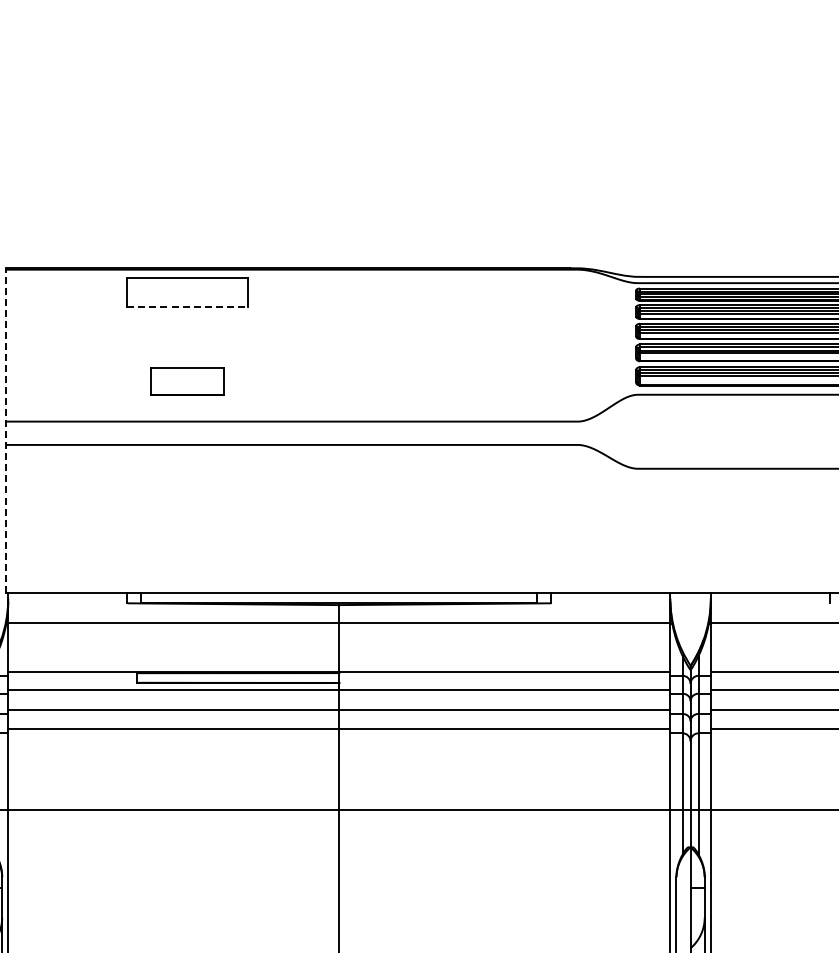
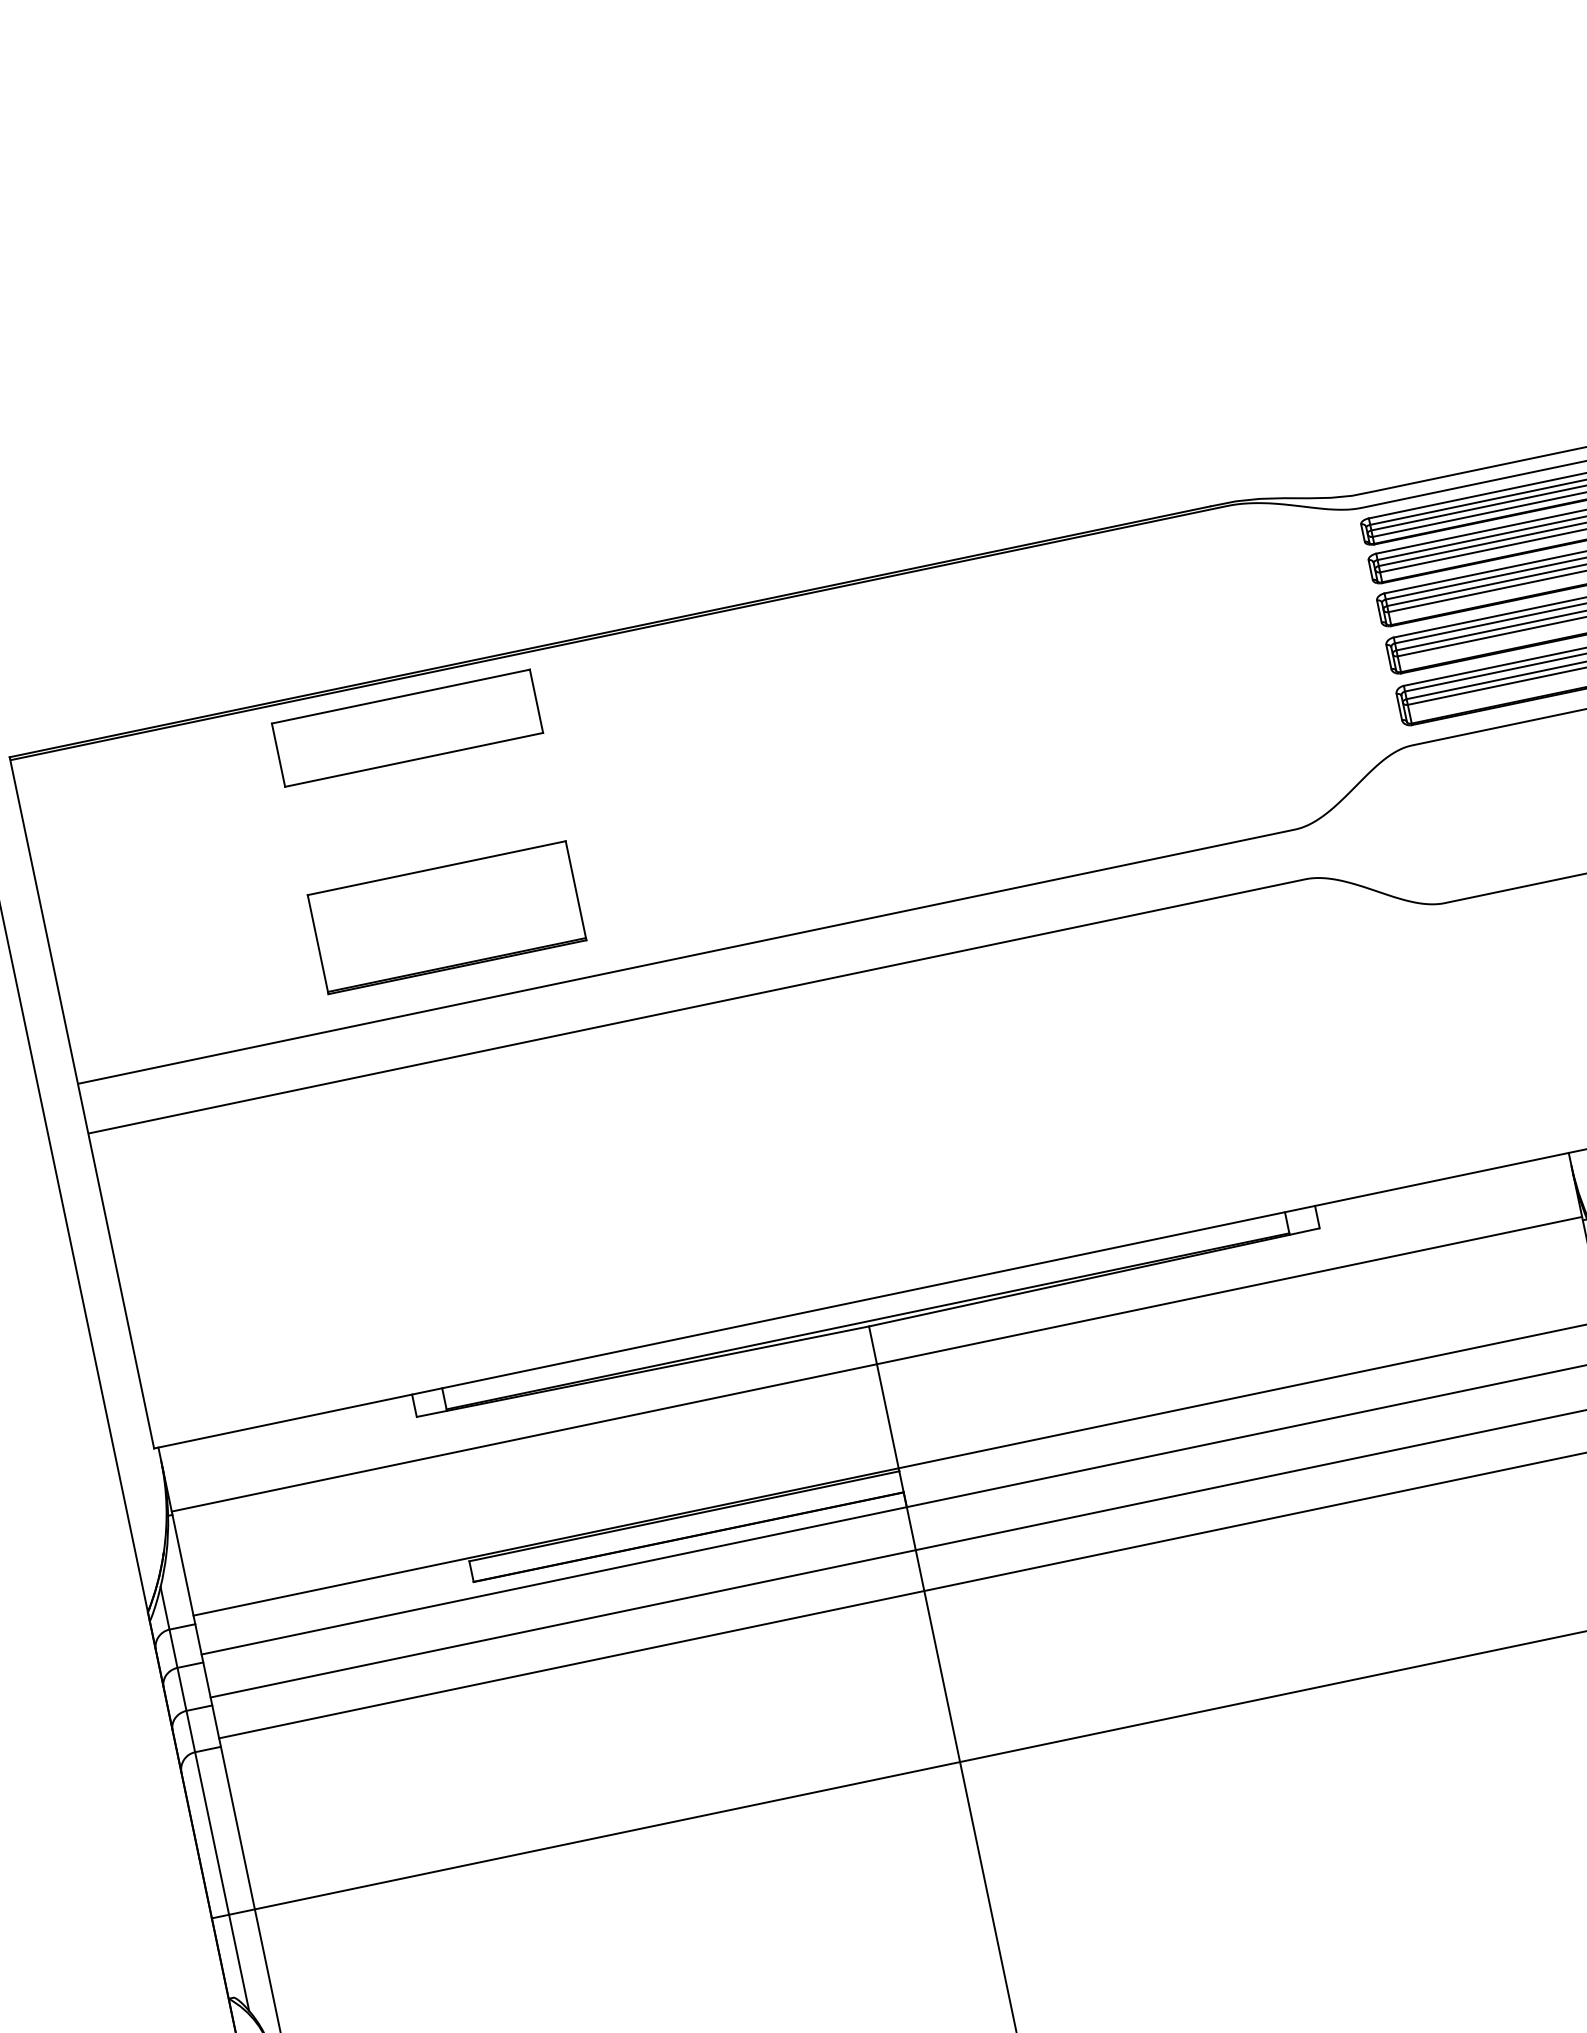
line: (187, 307) -> (413, 760), dashed -> solid
part: (187, 381) -> (446, 917), size x1.67
line: (6, 430) -> (82, 1102), dashed -> solid

